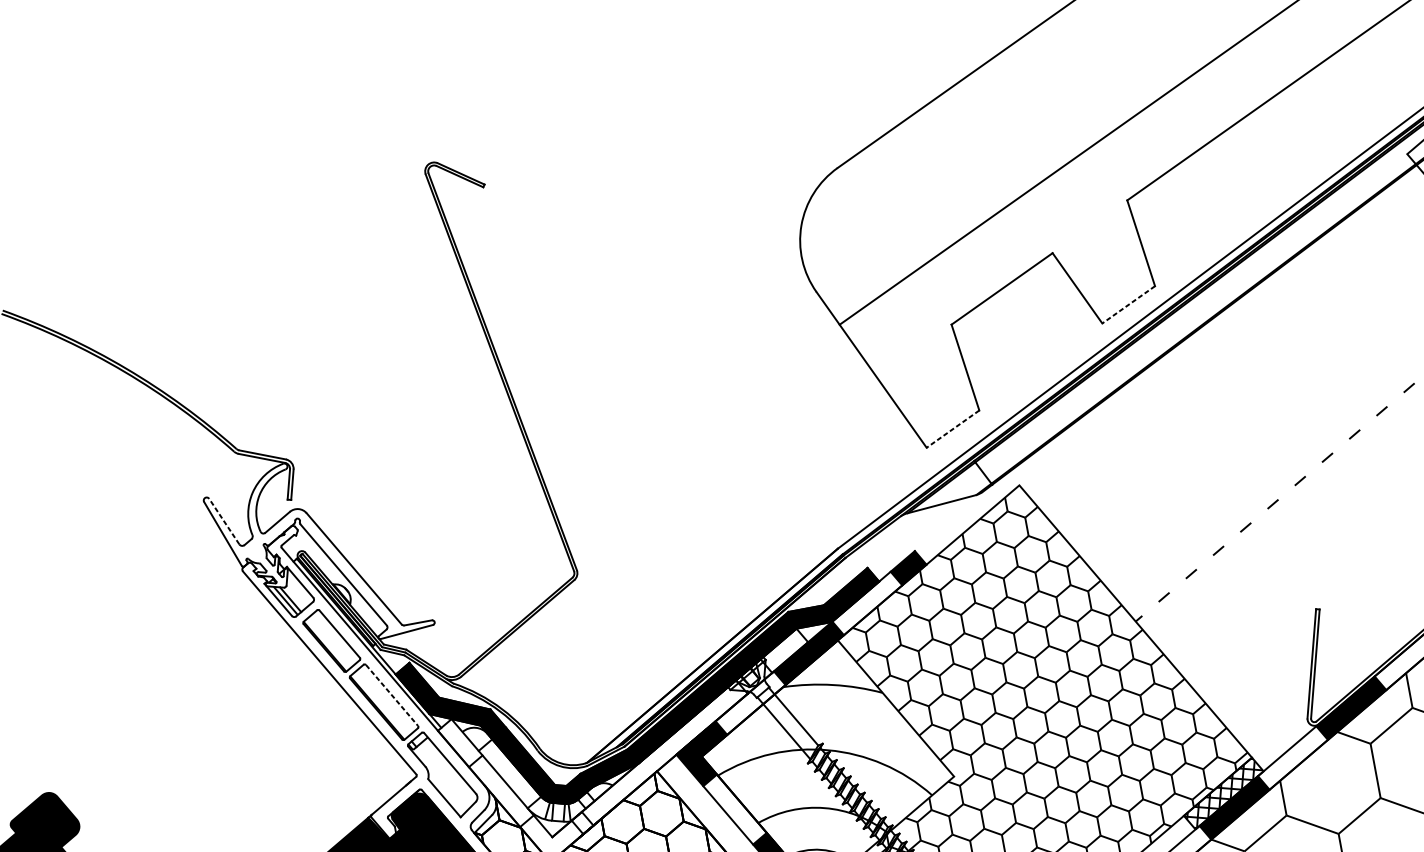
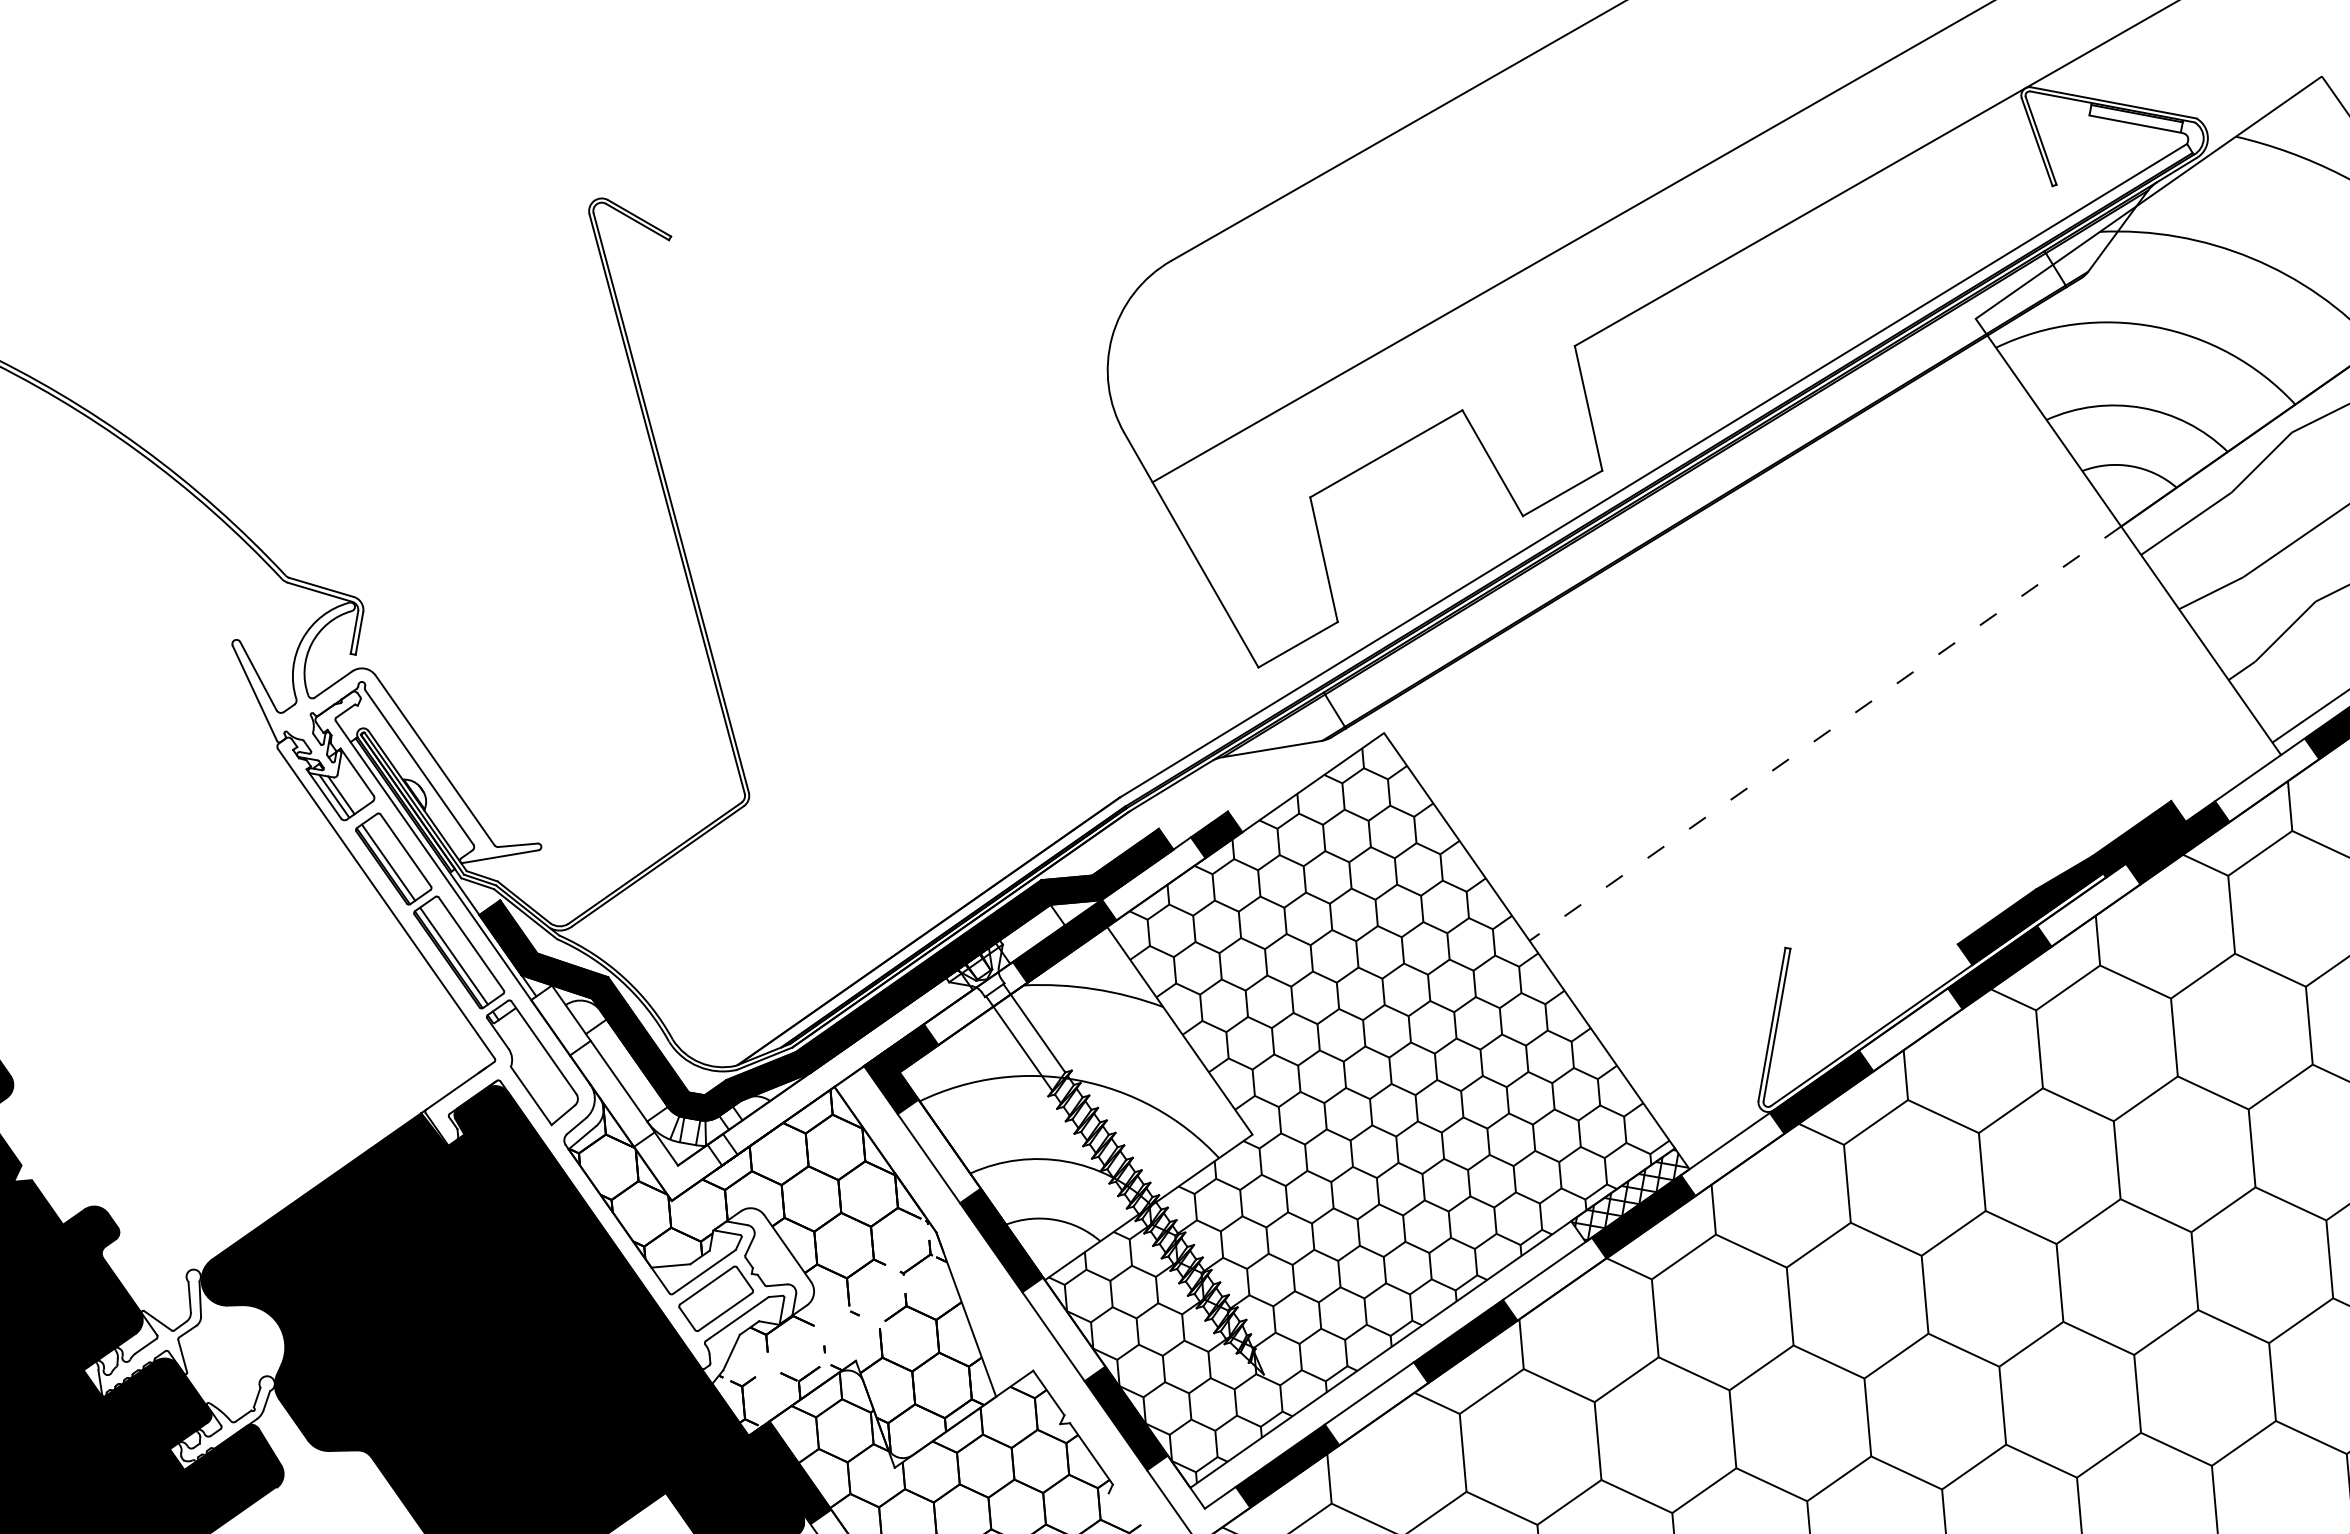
line: (1128, 304) -> (1562, 493), dashed -> solid
line: (953, 428) -> (1298, 644), dashed -> solid
line: (224, 521) -> (258, 676), dashed -> solid
line: (328, 643) -> (388, 862), added
line: (392, 695) -> (471, 944), dashed -> solid
line: (380, 704) -> (453, 955), added

